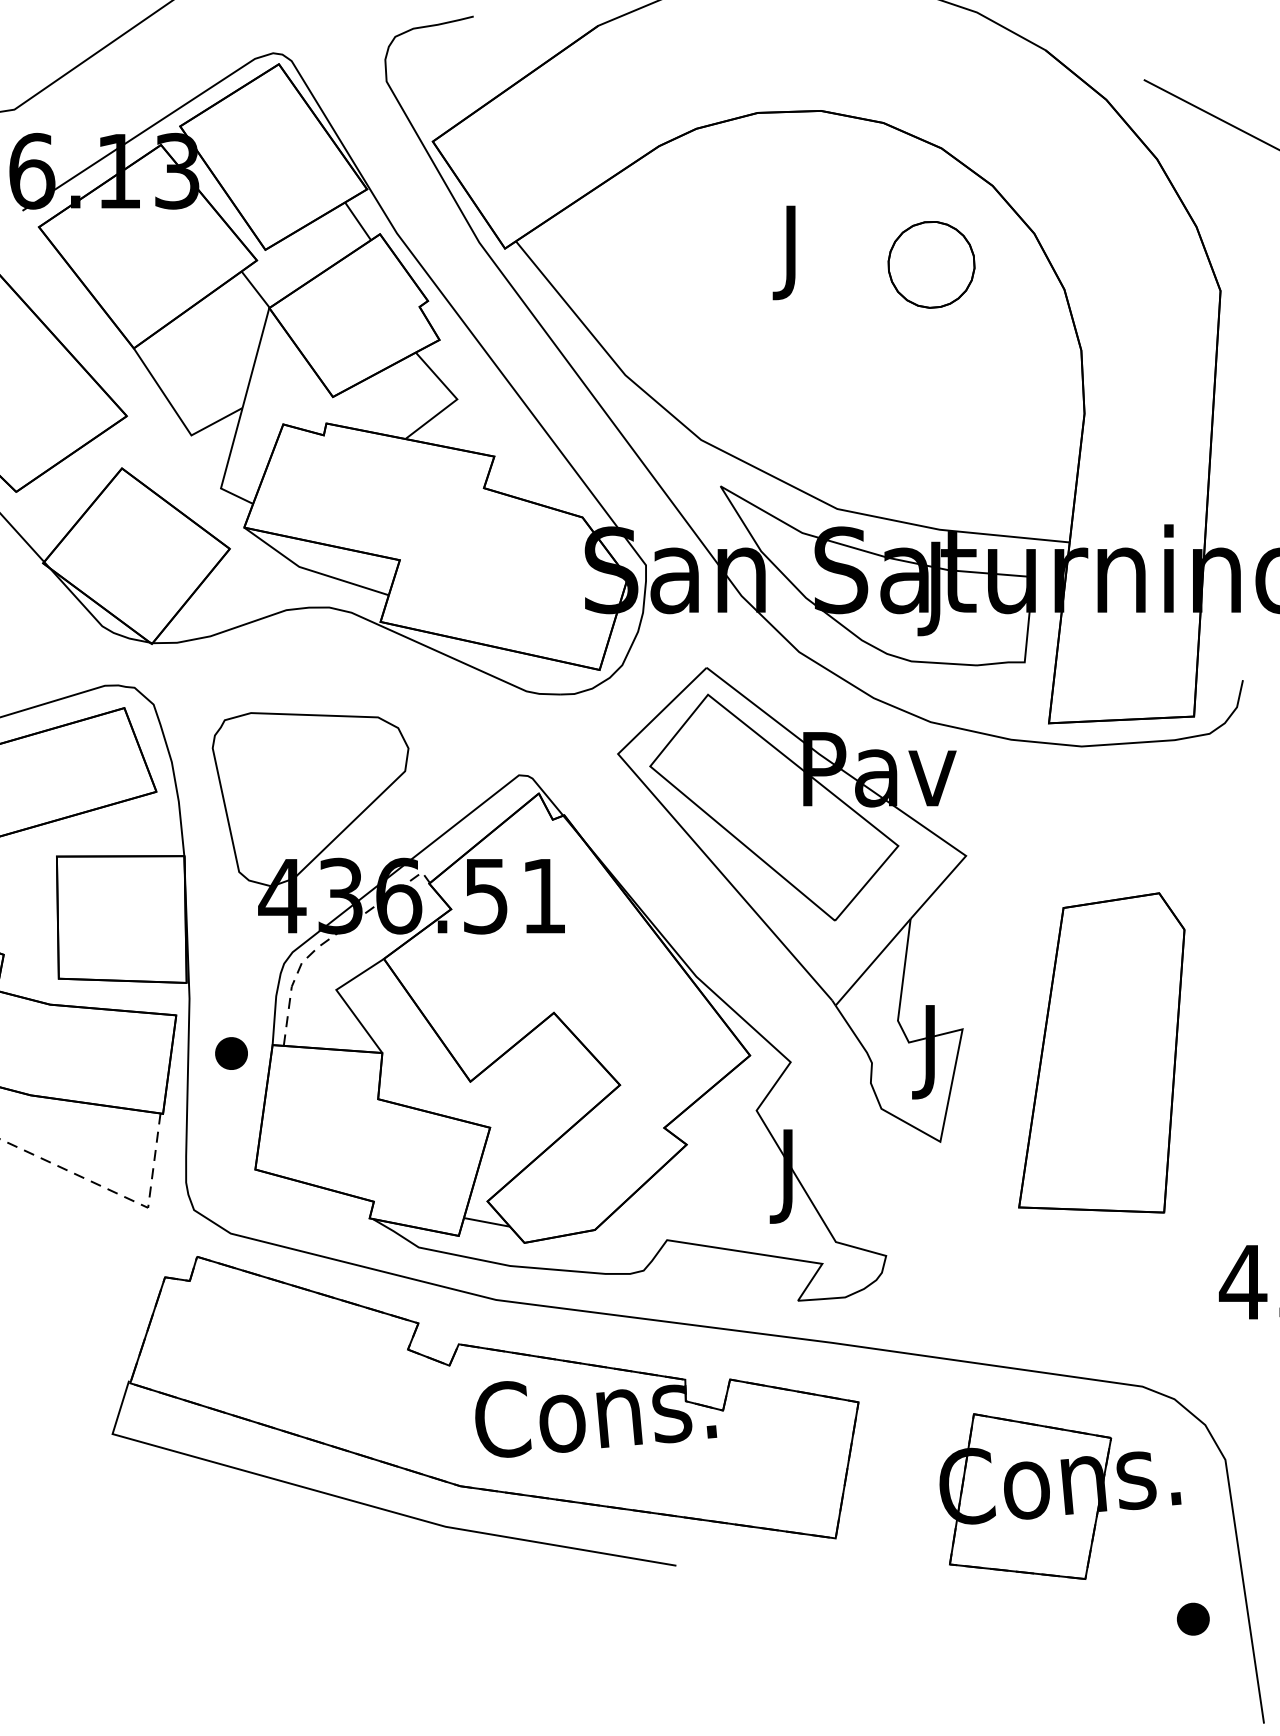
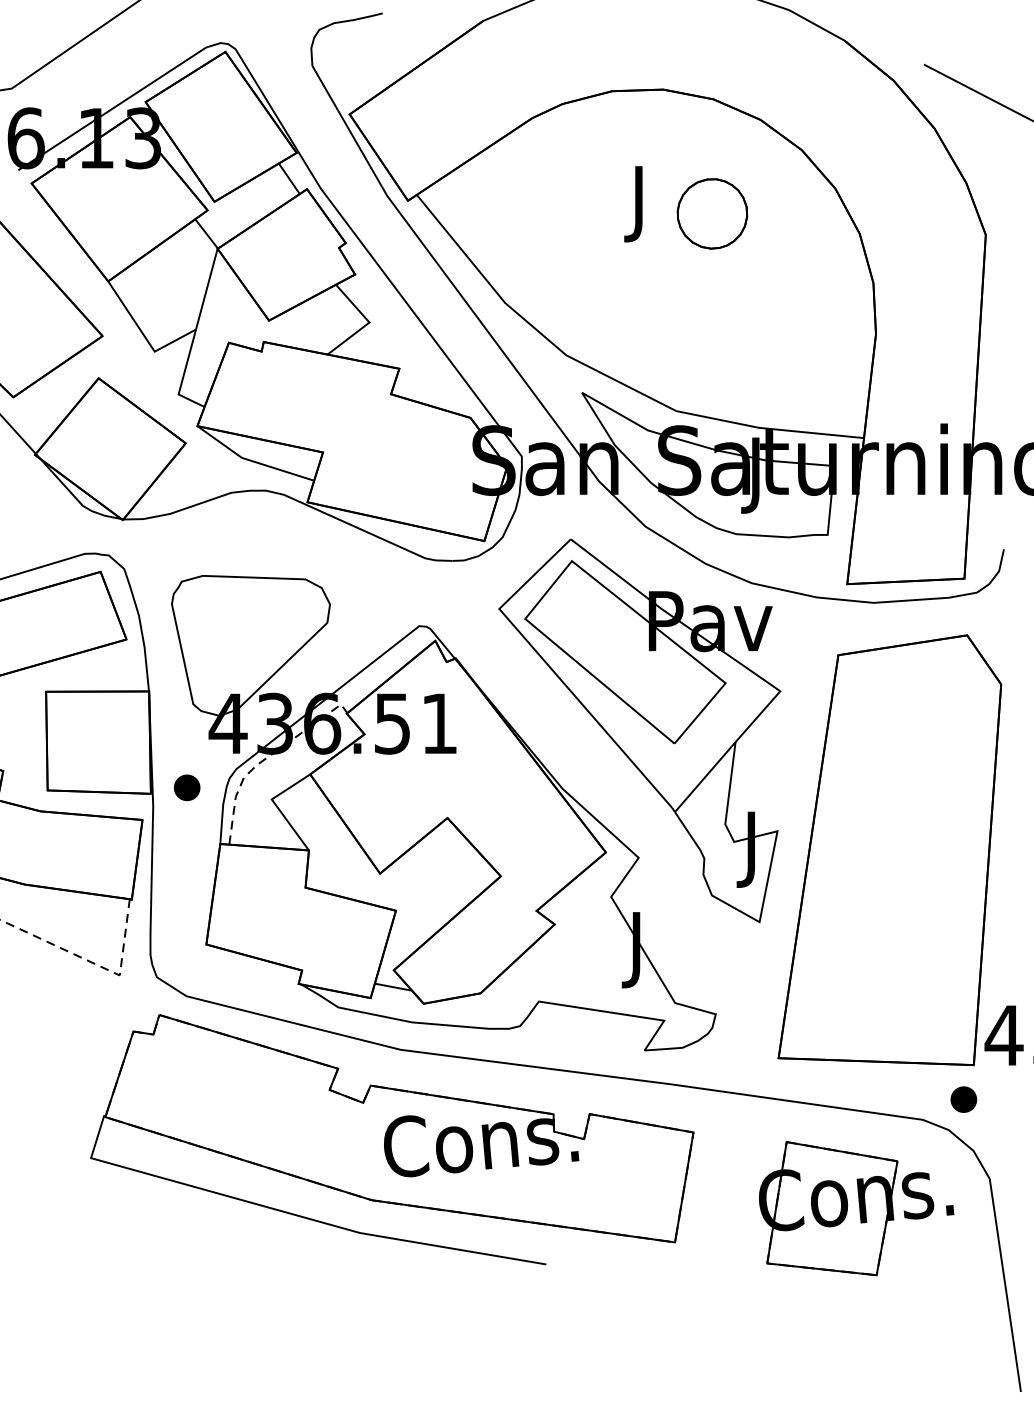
part: (931, 264) -> (712, 213), moved
part: (230, 1053) -> (186, 787), moved
part: (1101, 1053) -> (889, 850), size x1.67
part: (1192, 1619) -> (963, 1099), moved

